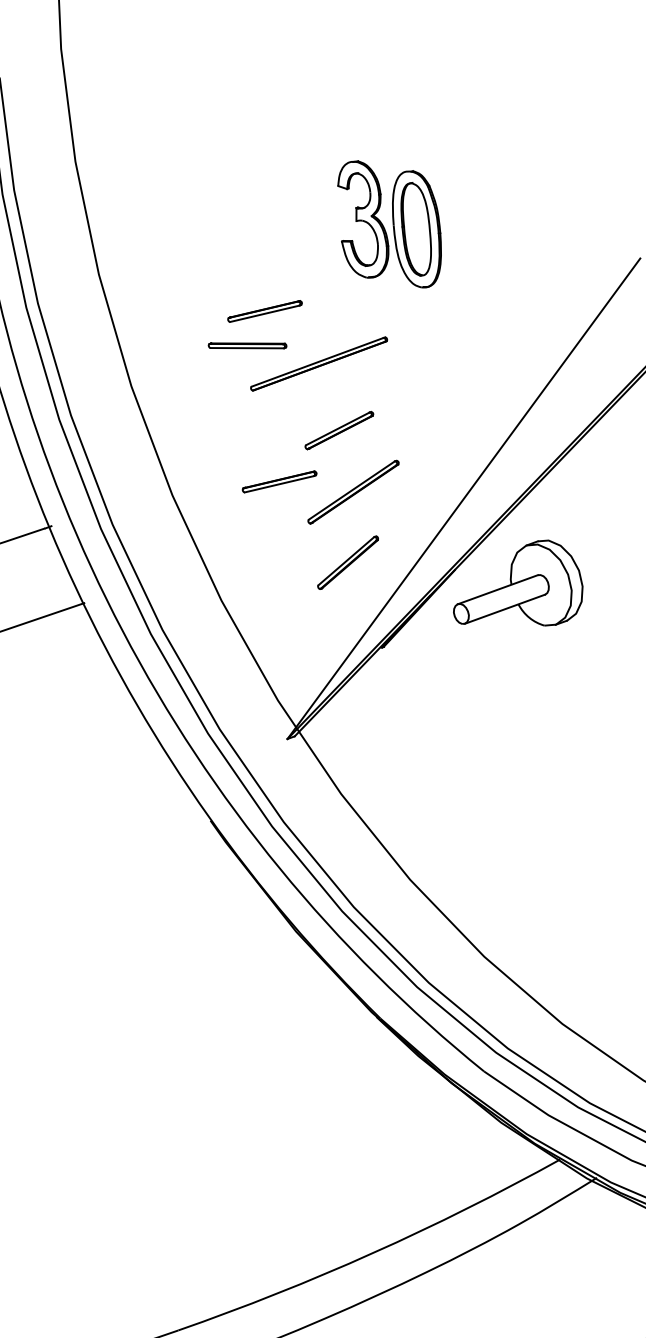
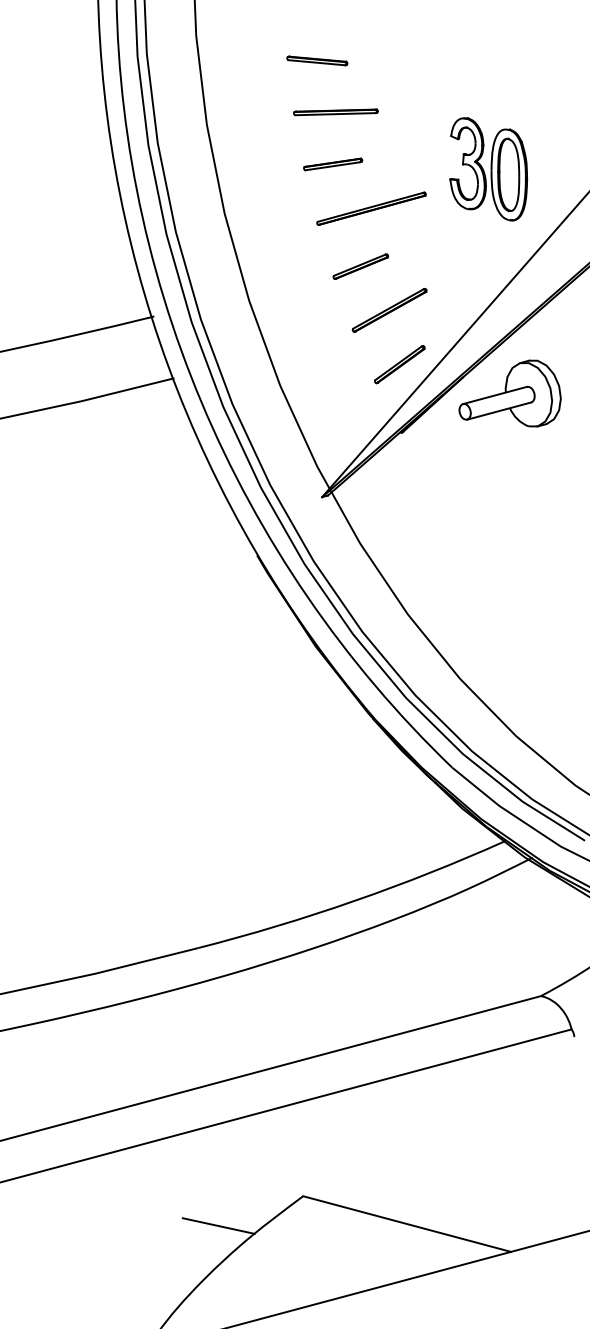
part: (389, 224) -> (488, 169), moved
part: (262, 244) -> (335, 112), added
part: (247, 345) -> (317, 60), moved
part: (338, 430) -> (360, 266), moved
part: (280, 481) -> (333, 297), removed
part: (347, 562) -> (399, 364), moved

